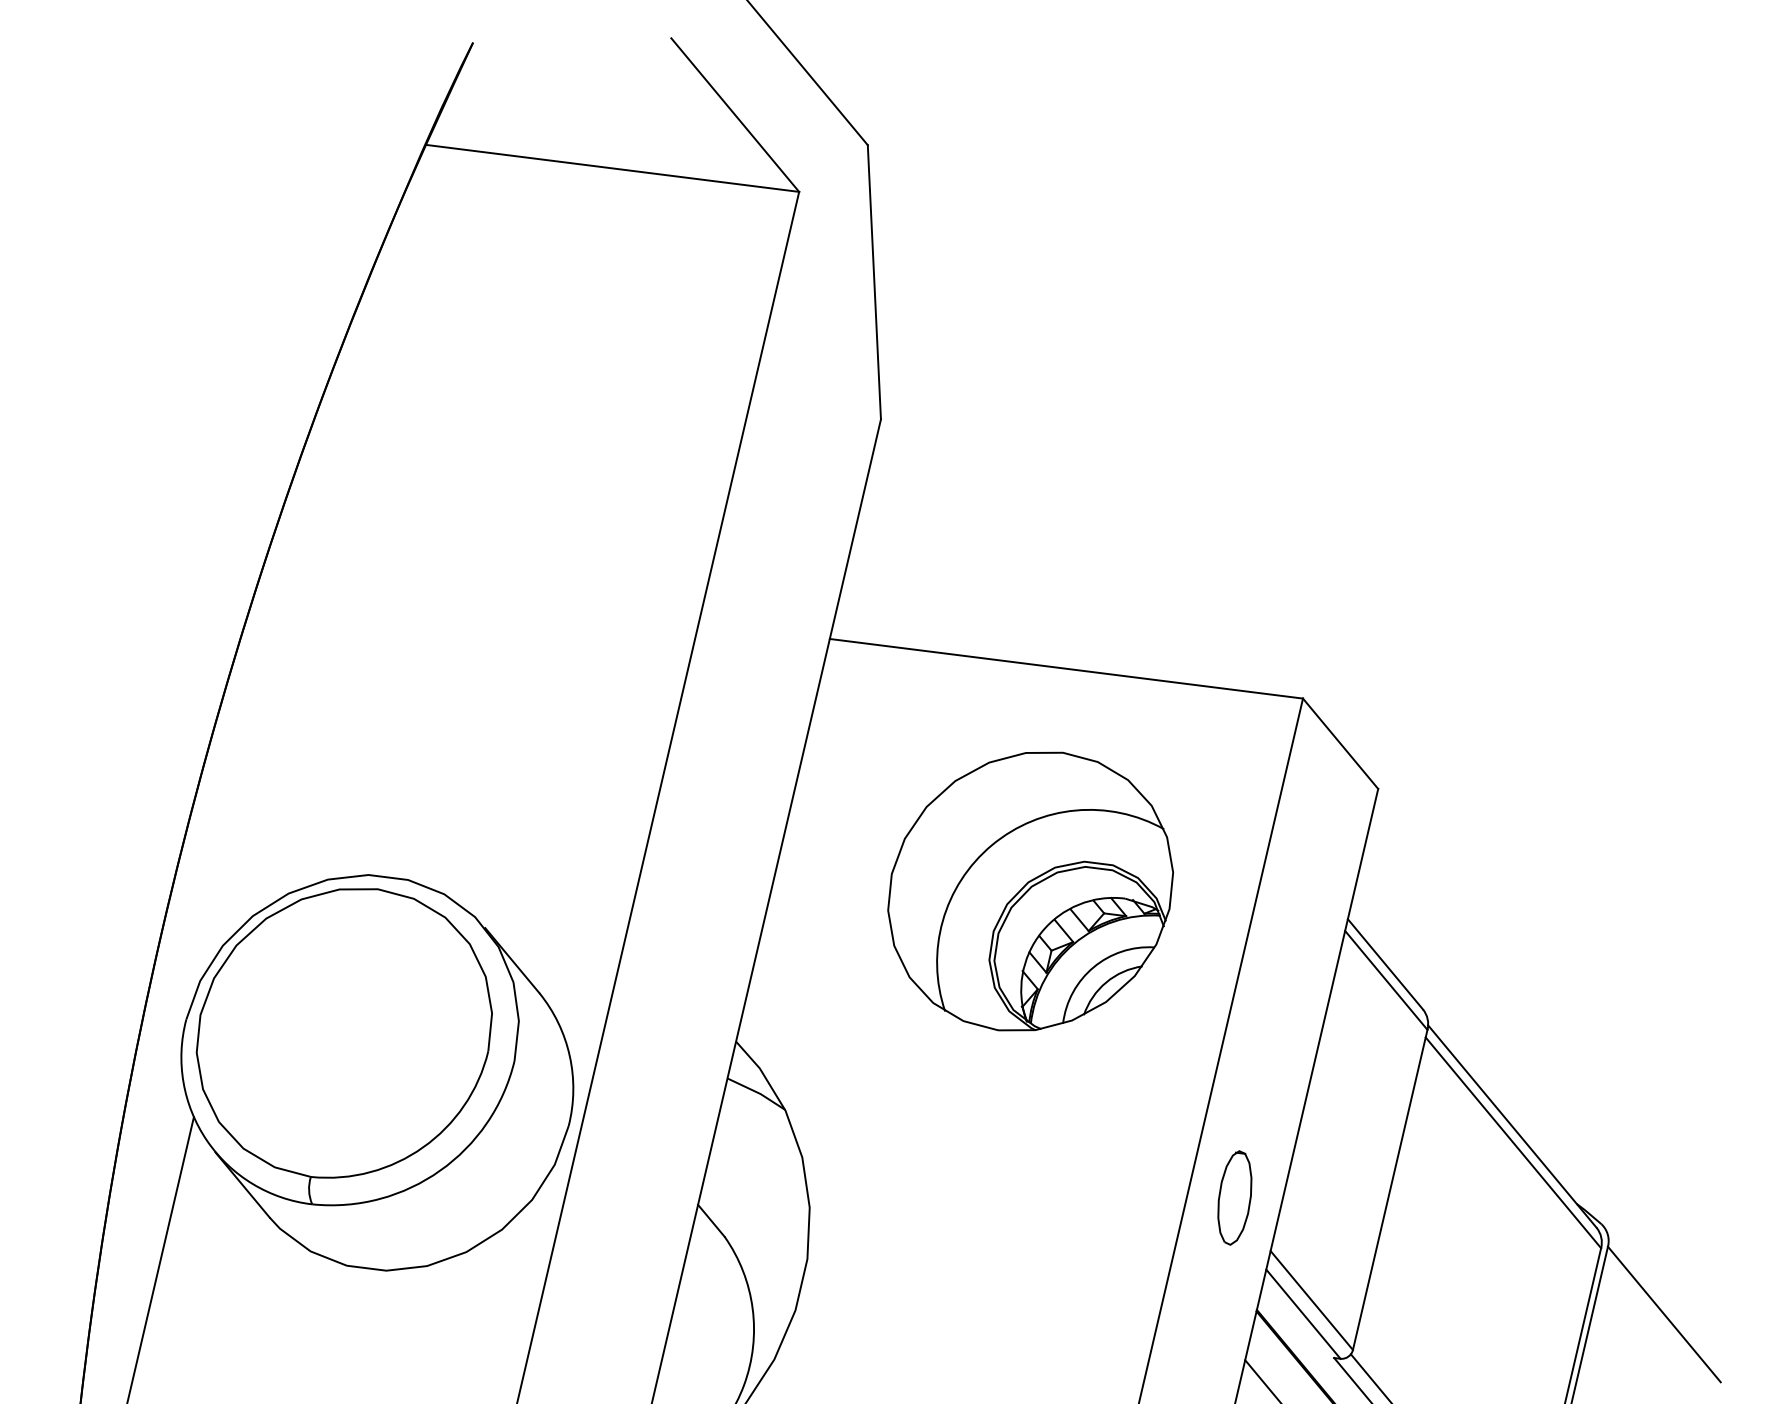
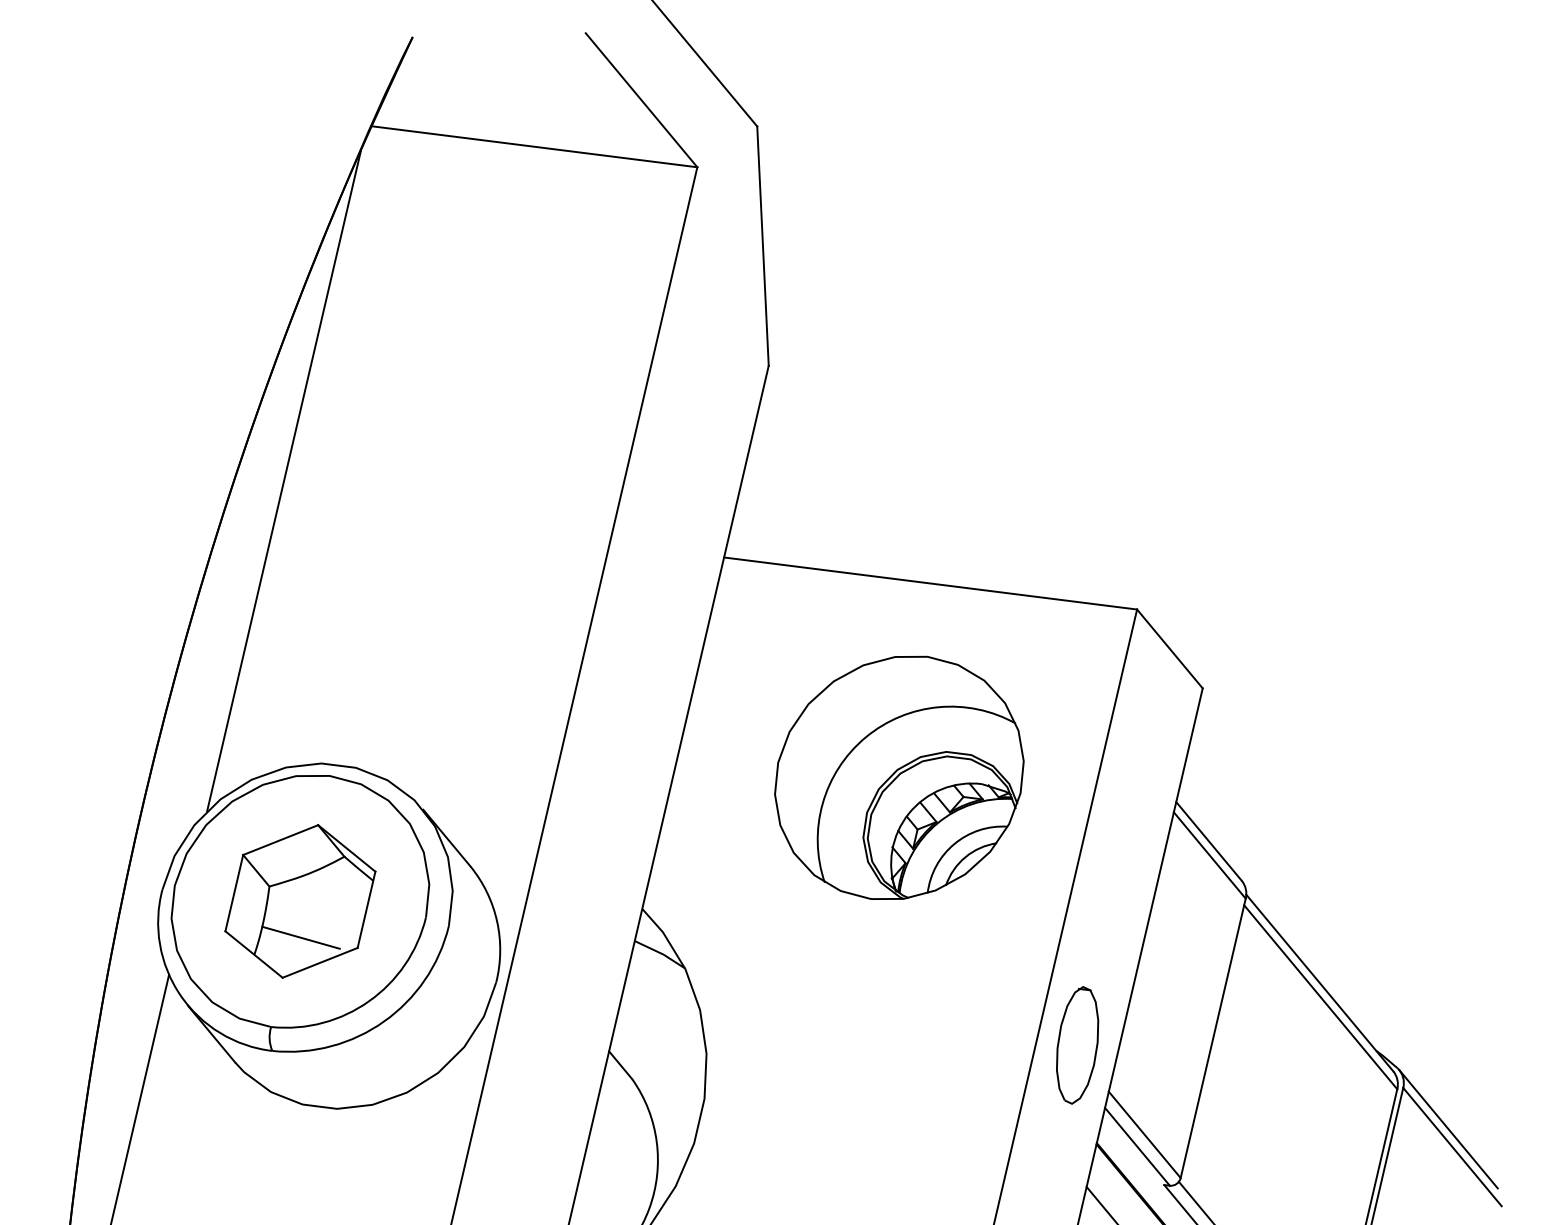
line: (325, 551) -> (283, 481), added
part: (344, 1032) -> (300, 900), added
part: (1234, 1197) -> (1077, 1044), size x1.43
line: (1659, 1293) -> (1448, 1128), added

